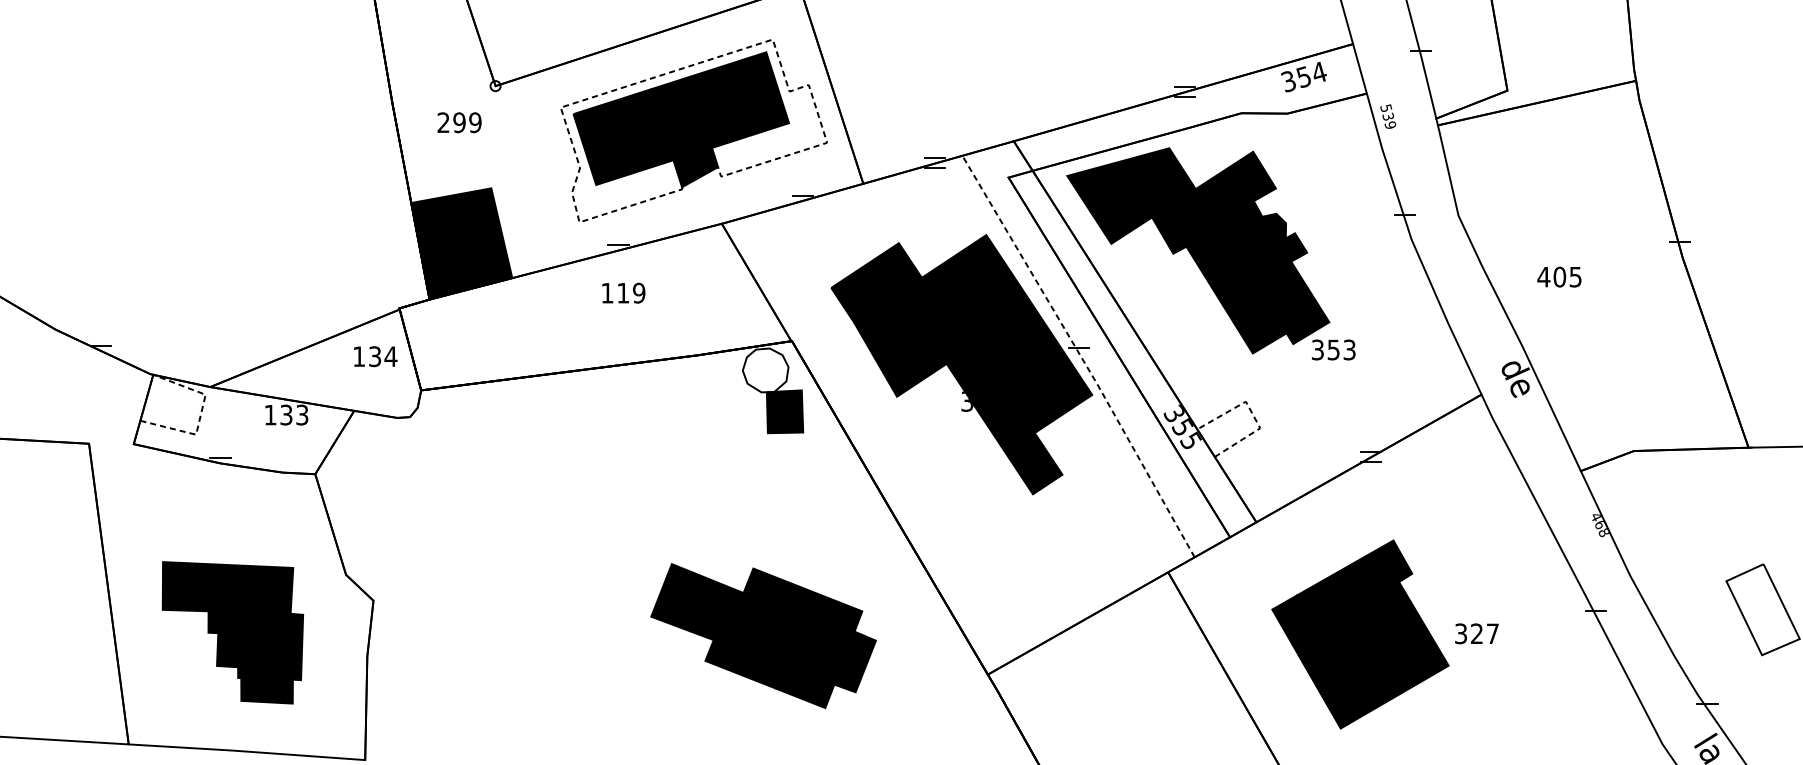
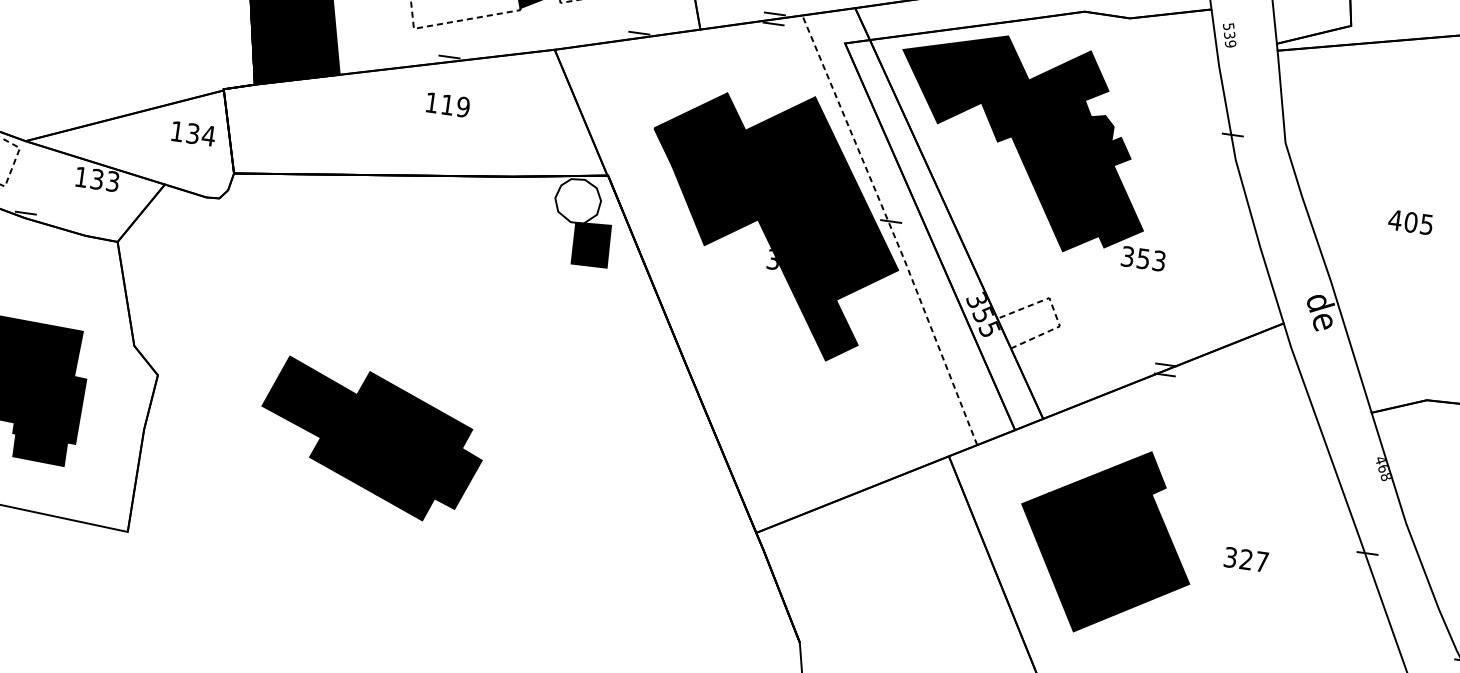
text: (1559, 276) -> (1410, 221), moved
part: (1360, 634) -> (1106, 540), moved
part: (763, 636) -> (370, 440), moved

